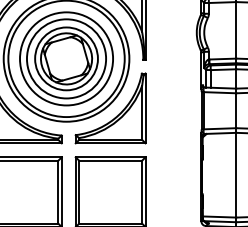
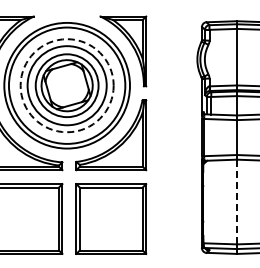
circle: (65, 58) -> (66, 85), solid -> dashed
line: (235, 174) -> (236, 201), solid -> dashed

